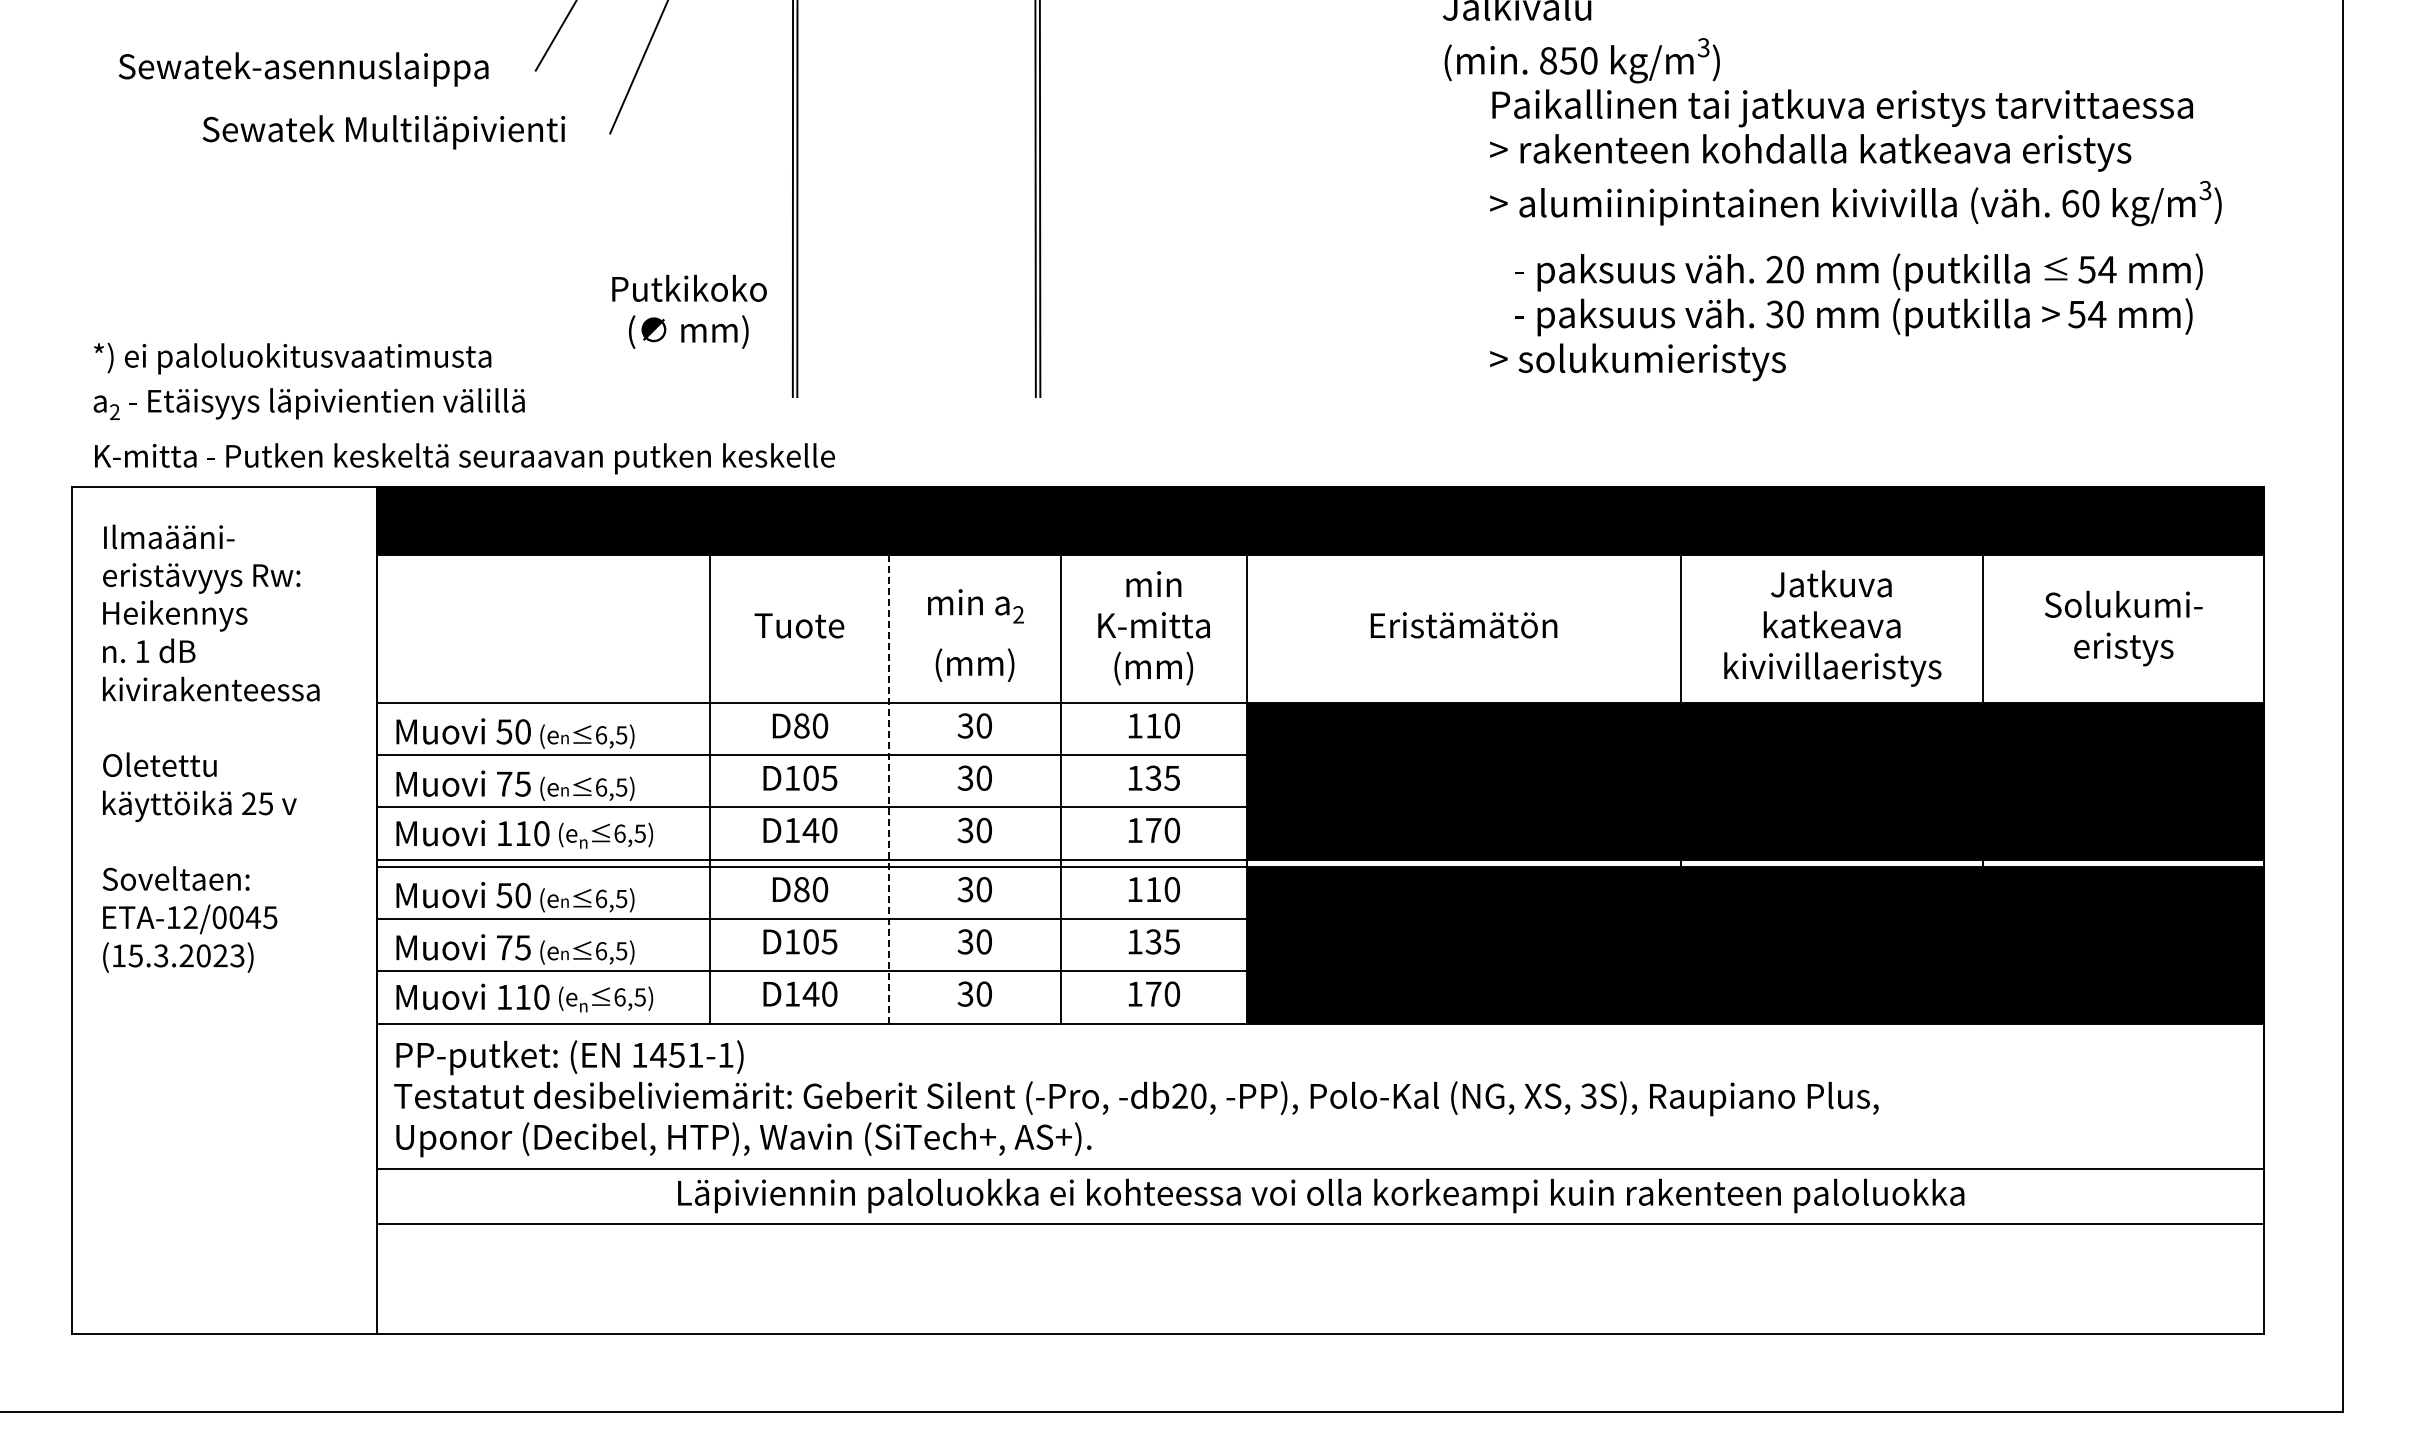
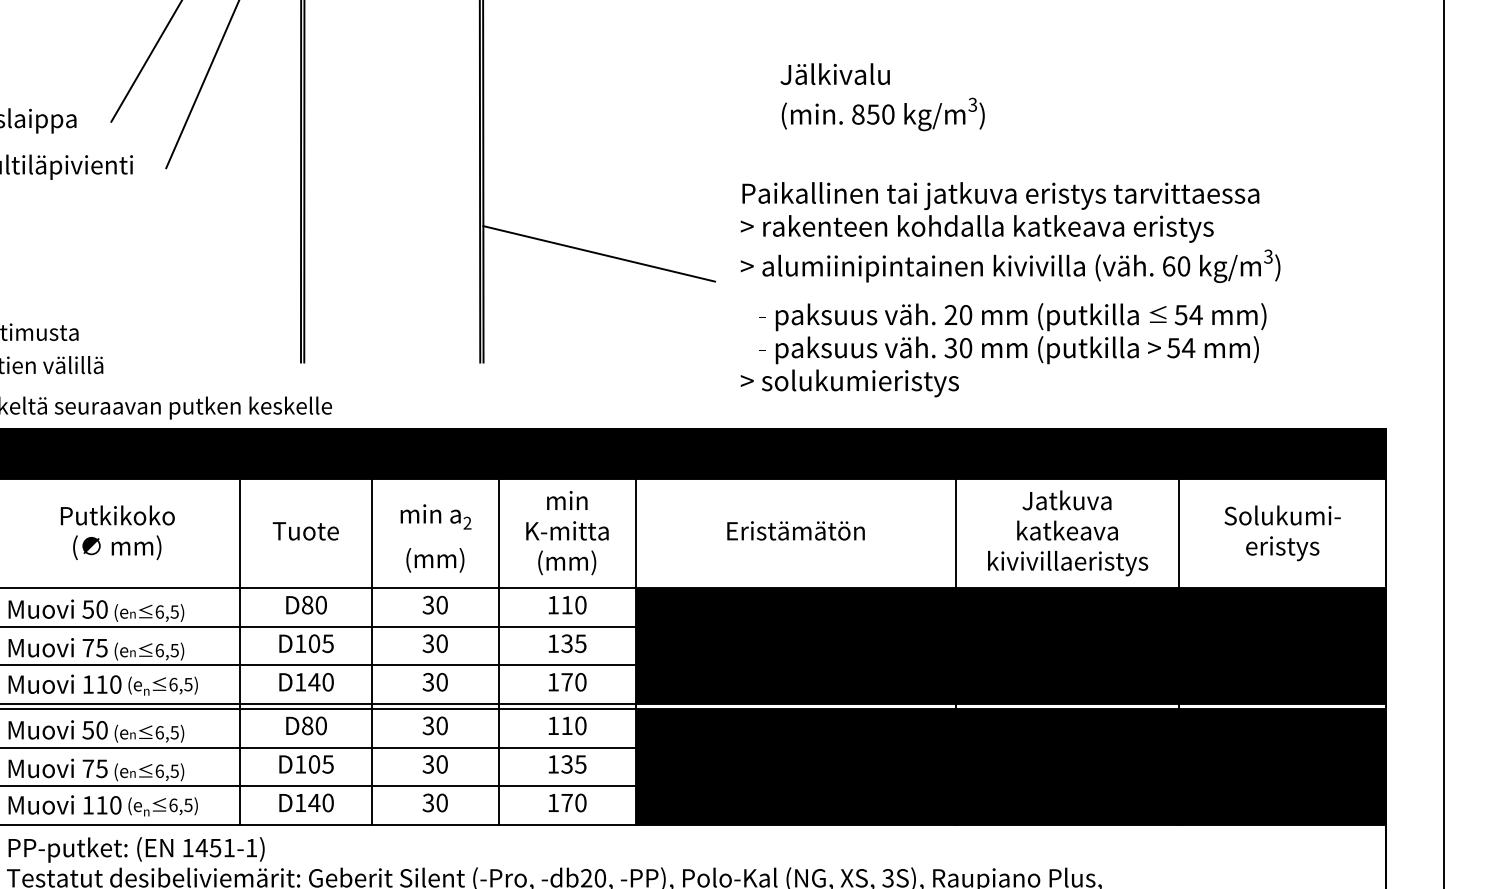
text: (1855, 235) -> (1010, 289), moved
line: (1197, 249) -> (599, 253), added
text: (689, 311) -> (117, 532), moved
line: (889, 789) -> (372, 652), dashed -> solid

